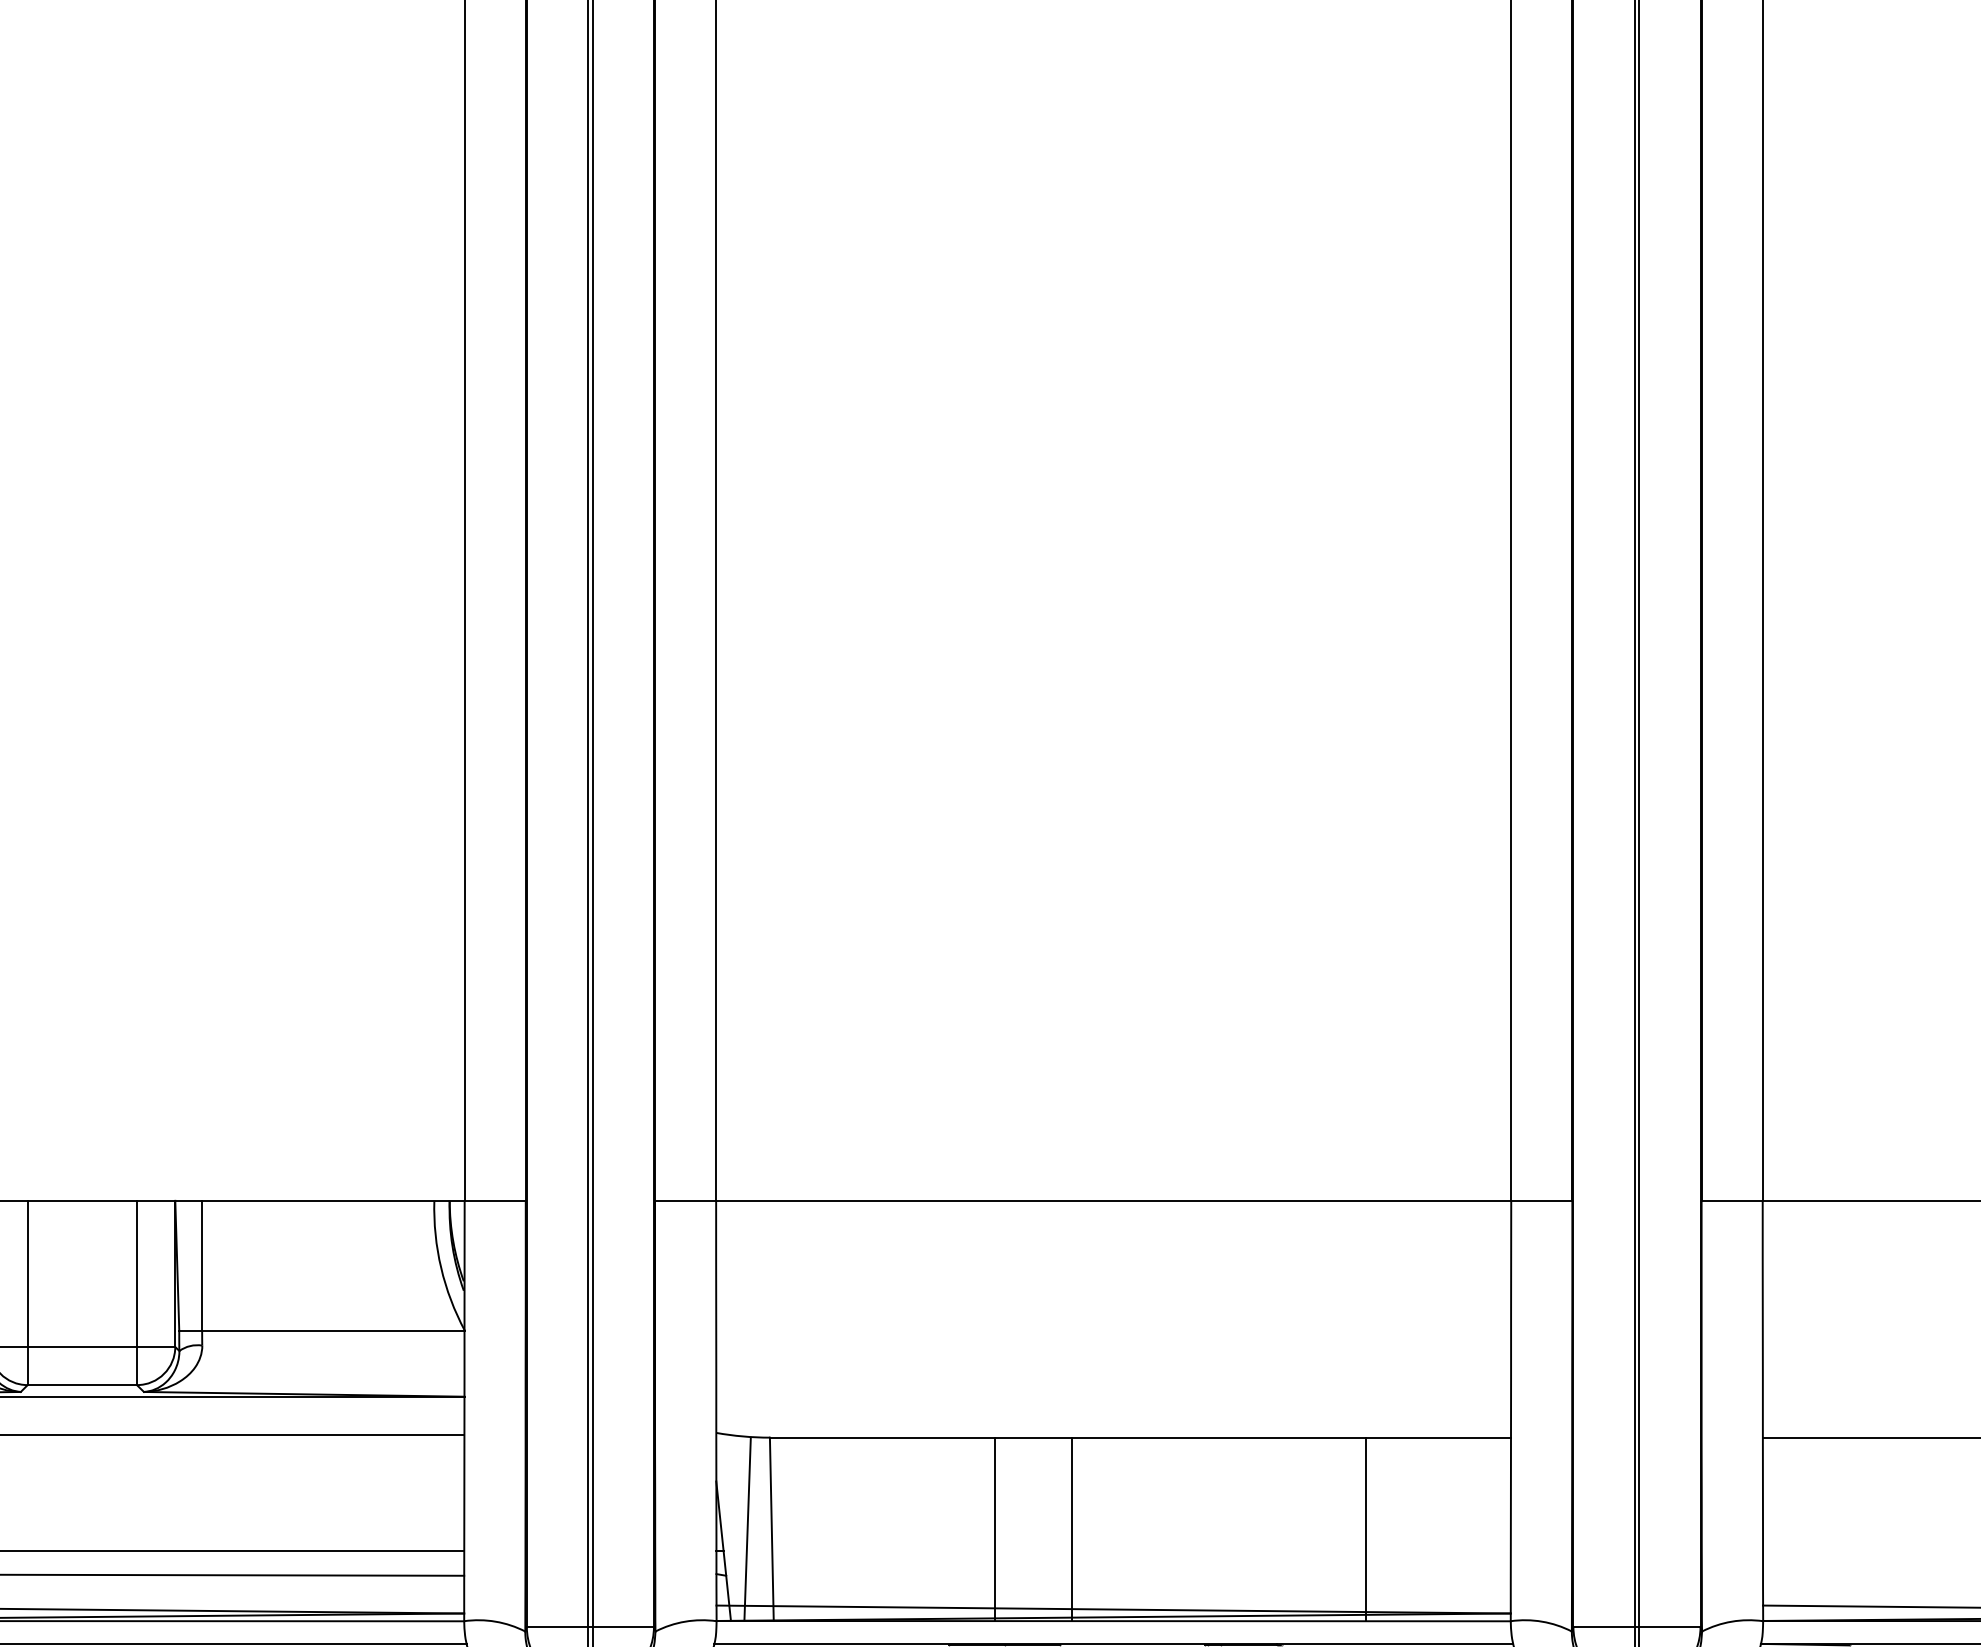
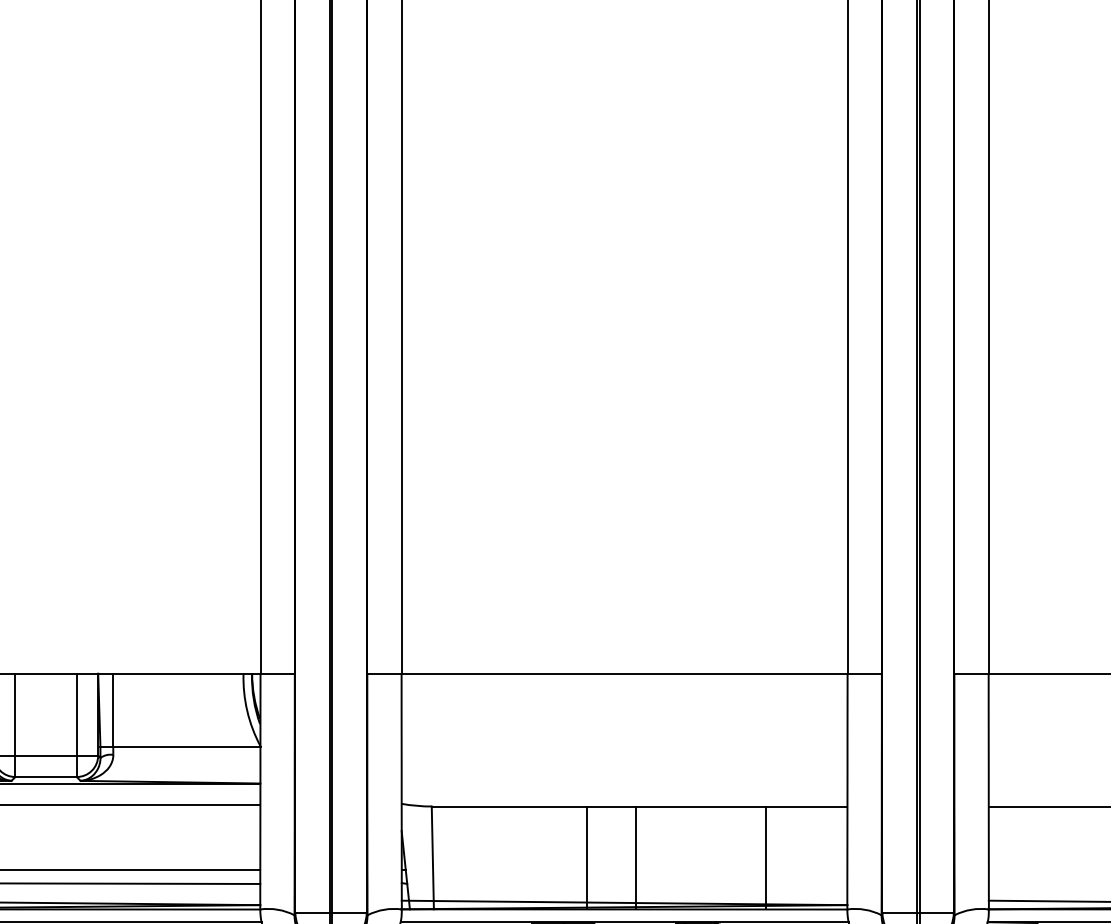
line: (748, 1528) -> (419, 857), removed
line: (995, 1528) -> (587, 857), moved
line: (1072, 1528) -> (636, 857), moved

